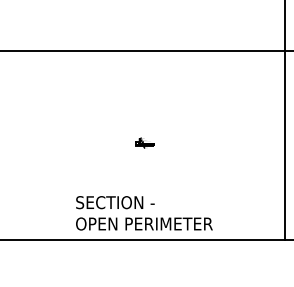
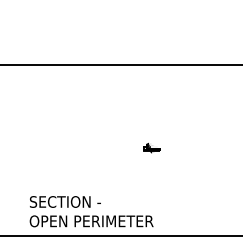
text: (144, 213) -> (91, 211), moved

